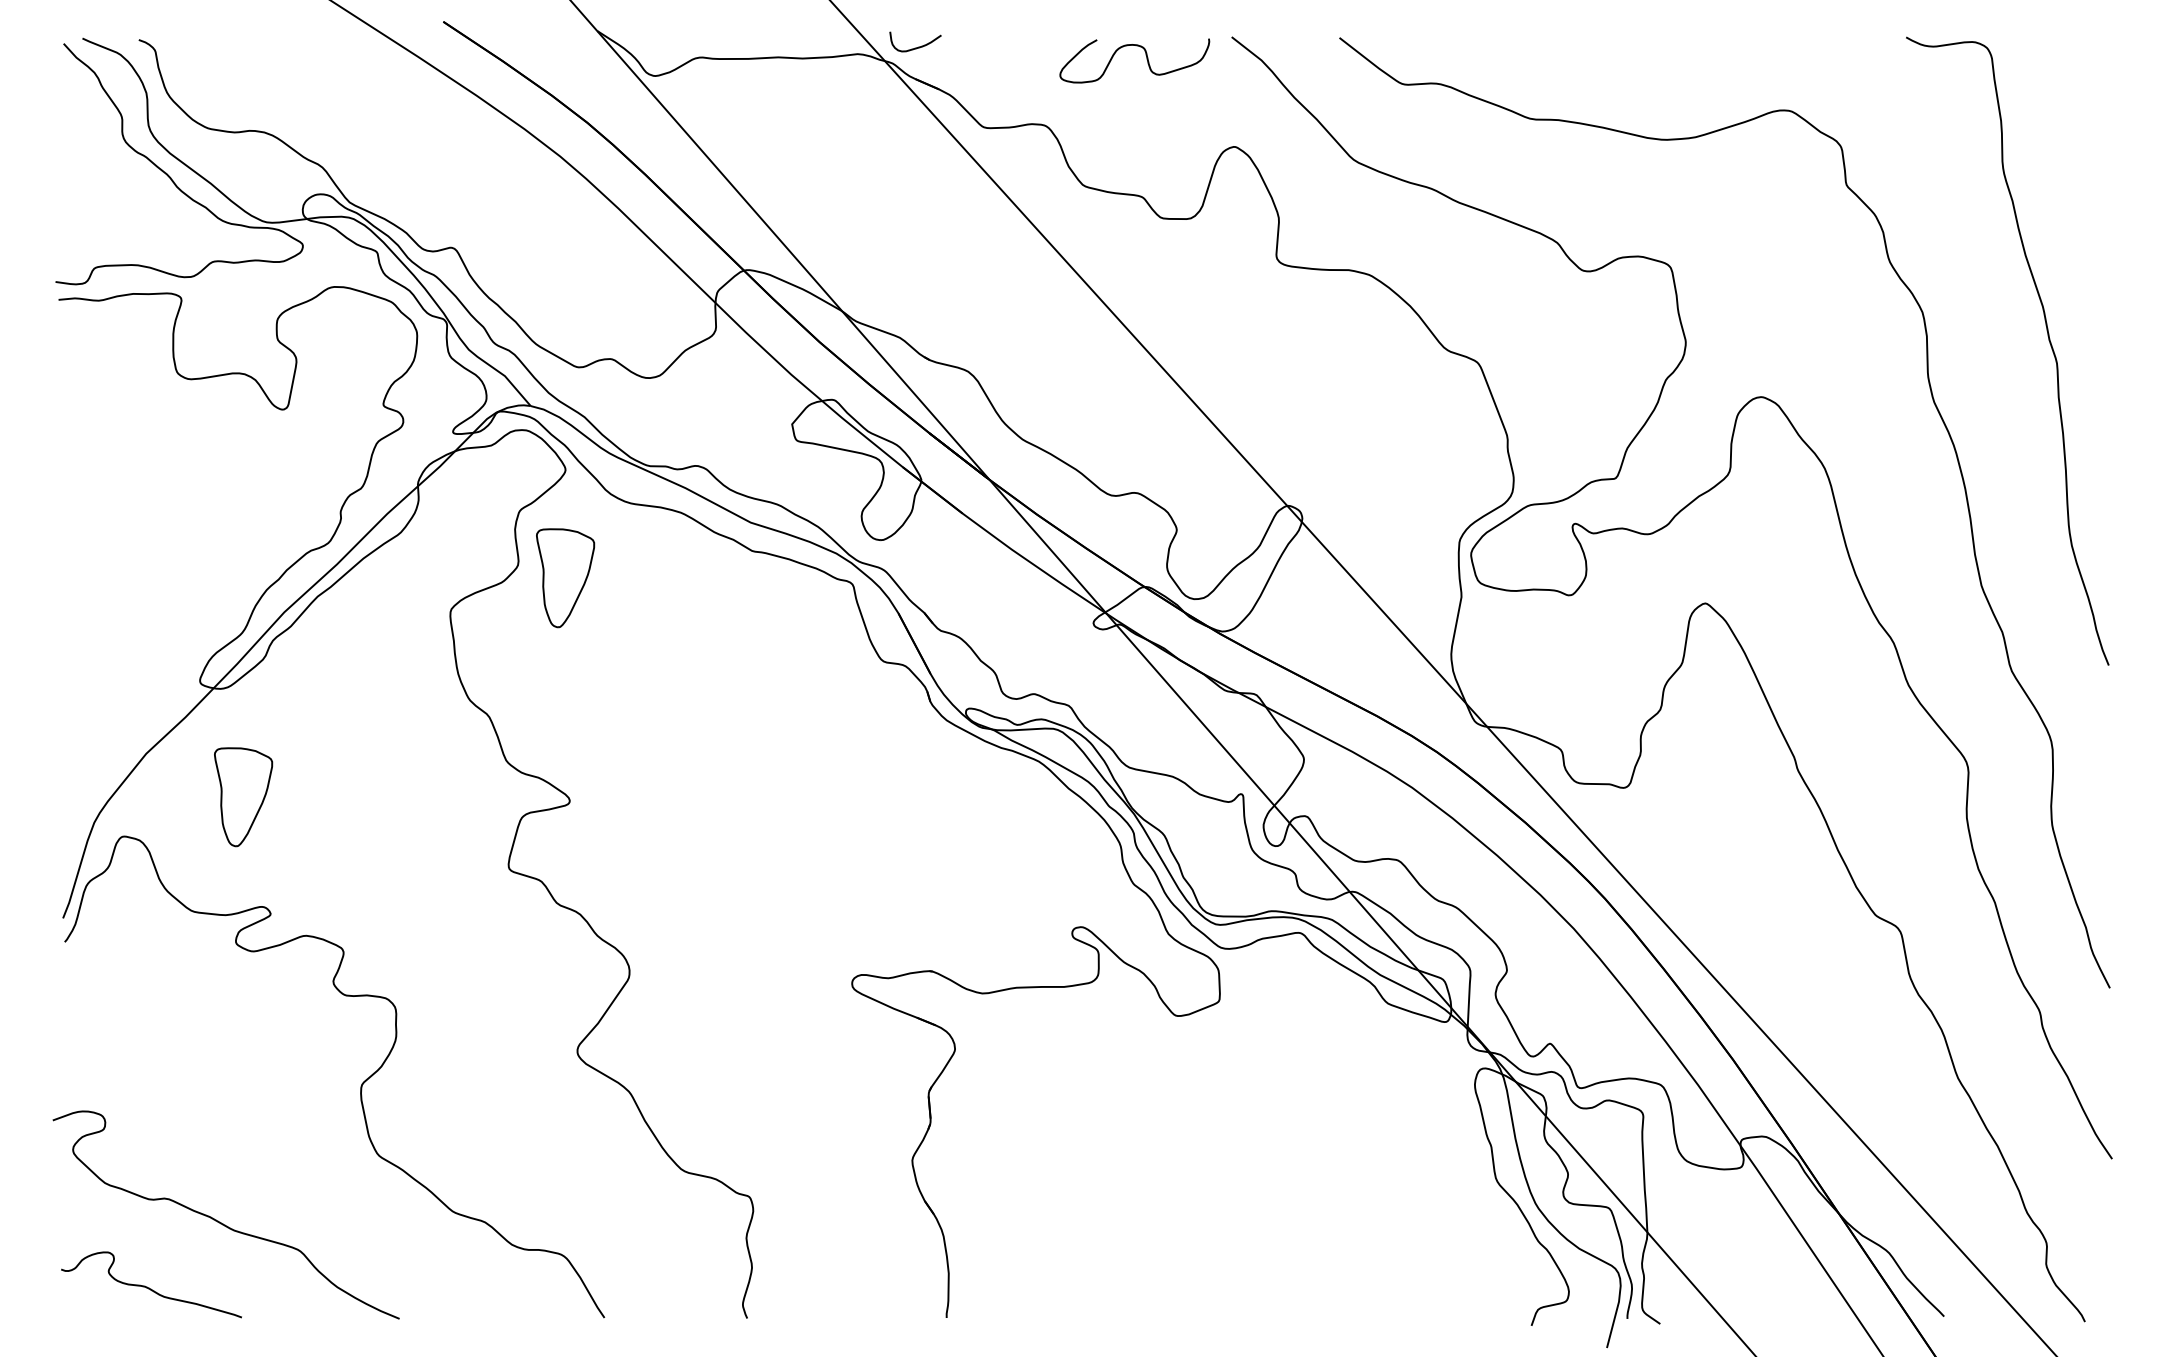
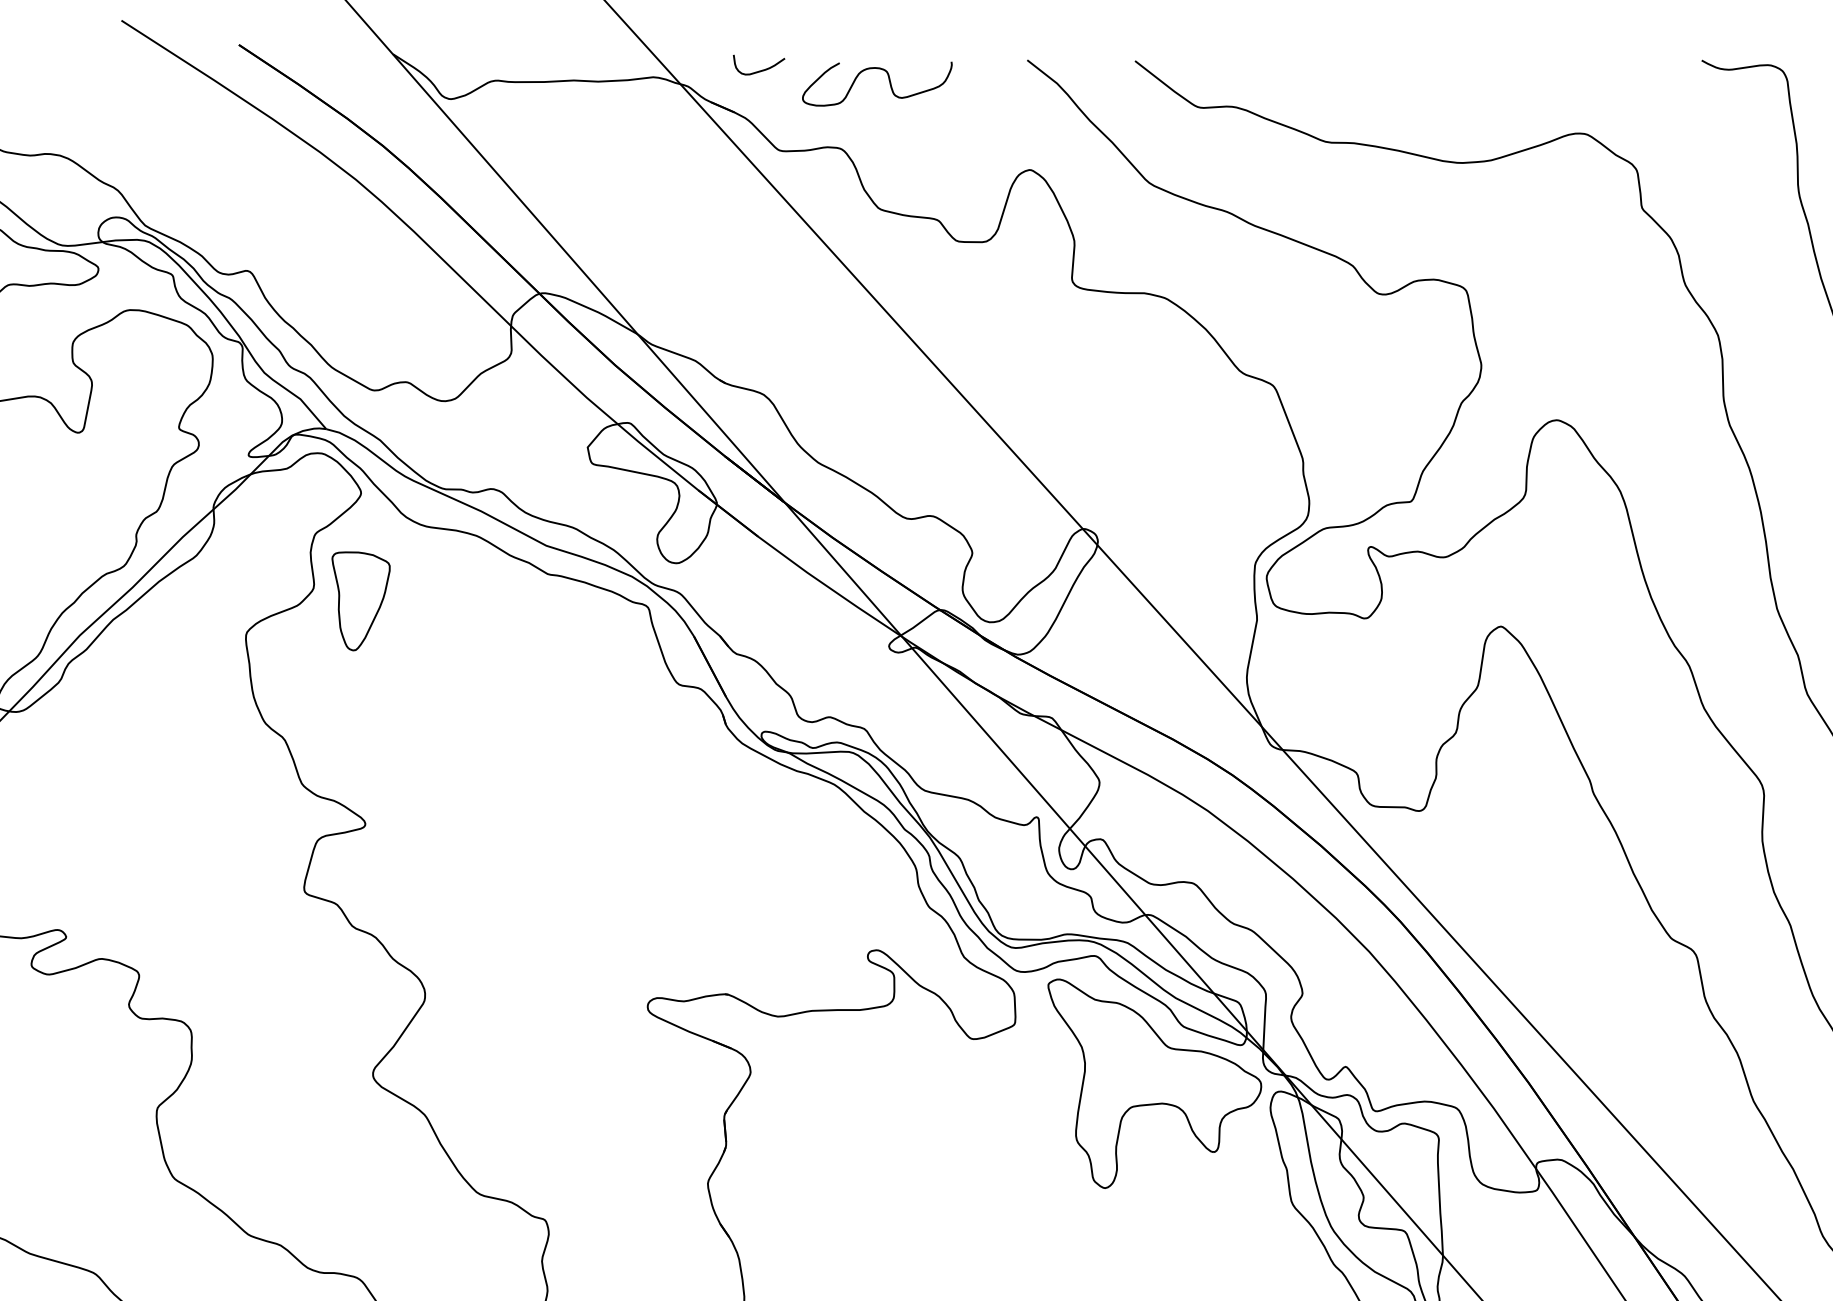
curve: (918, 46) -> (762, 69), moved
curve: (1146, 59) -> (889, 82), moved
part: (243, 797) -> (39, 820), removed
part: (1359, 1060) -> (1155, 1083), added

